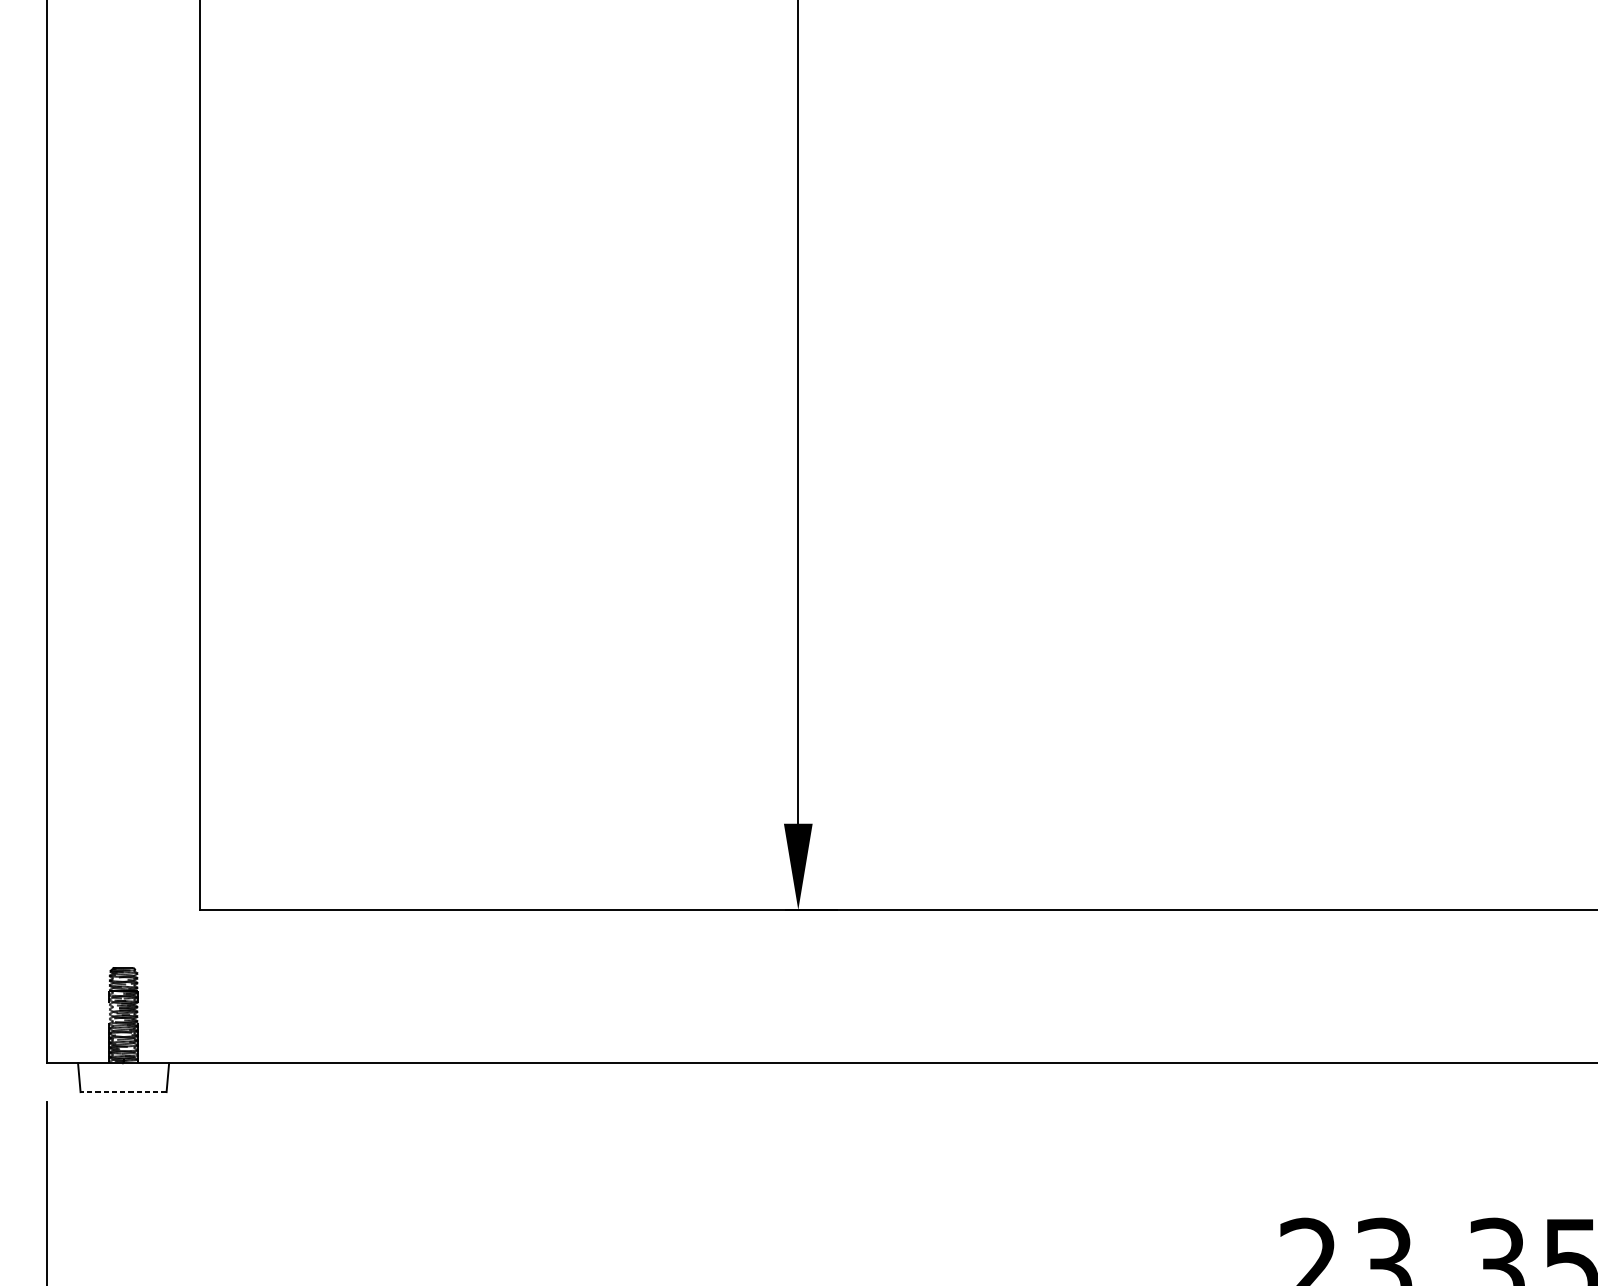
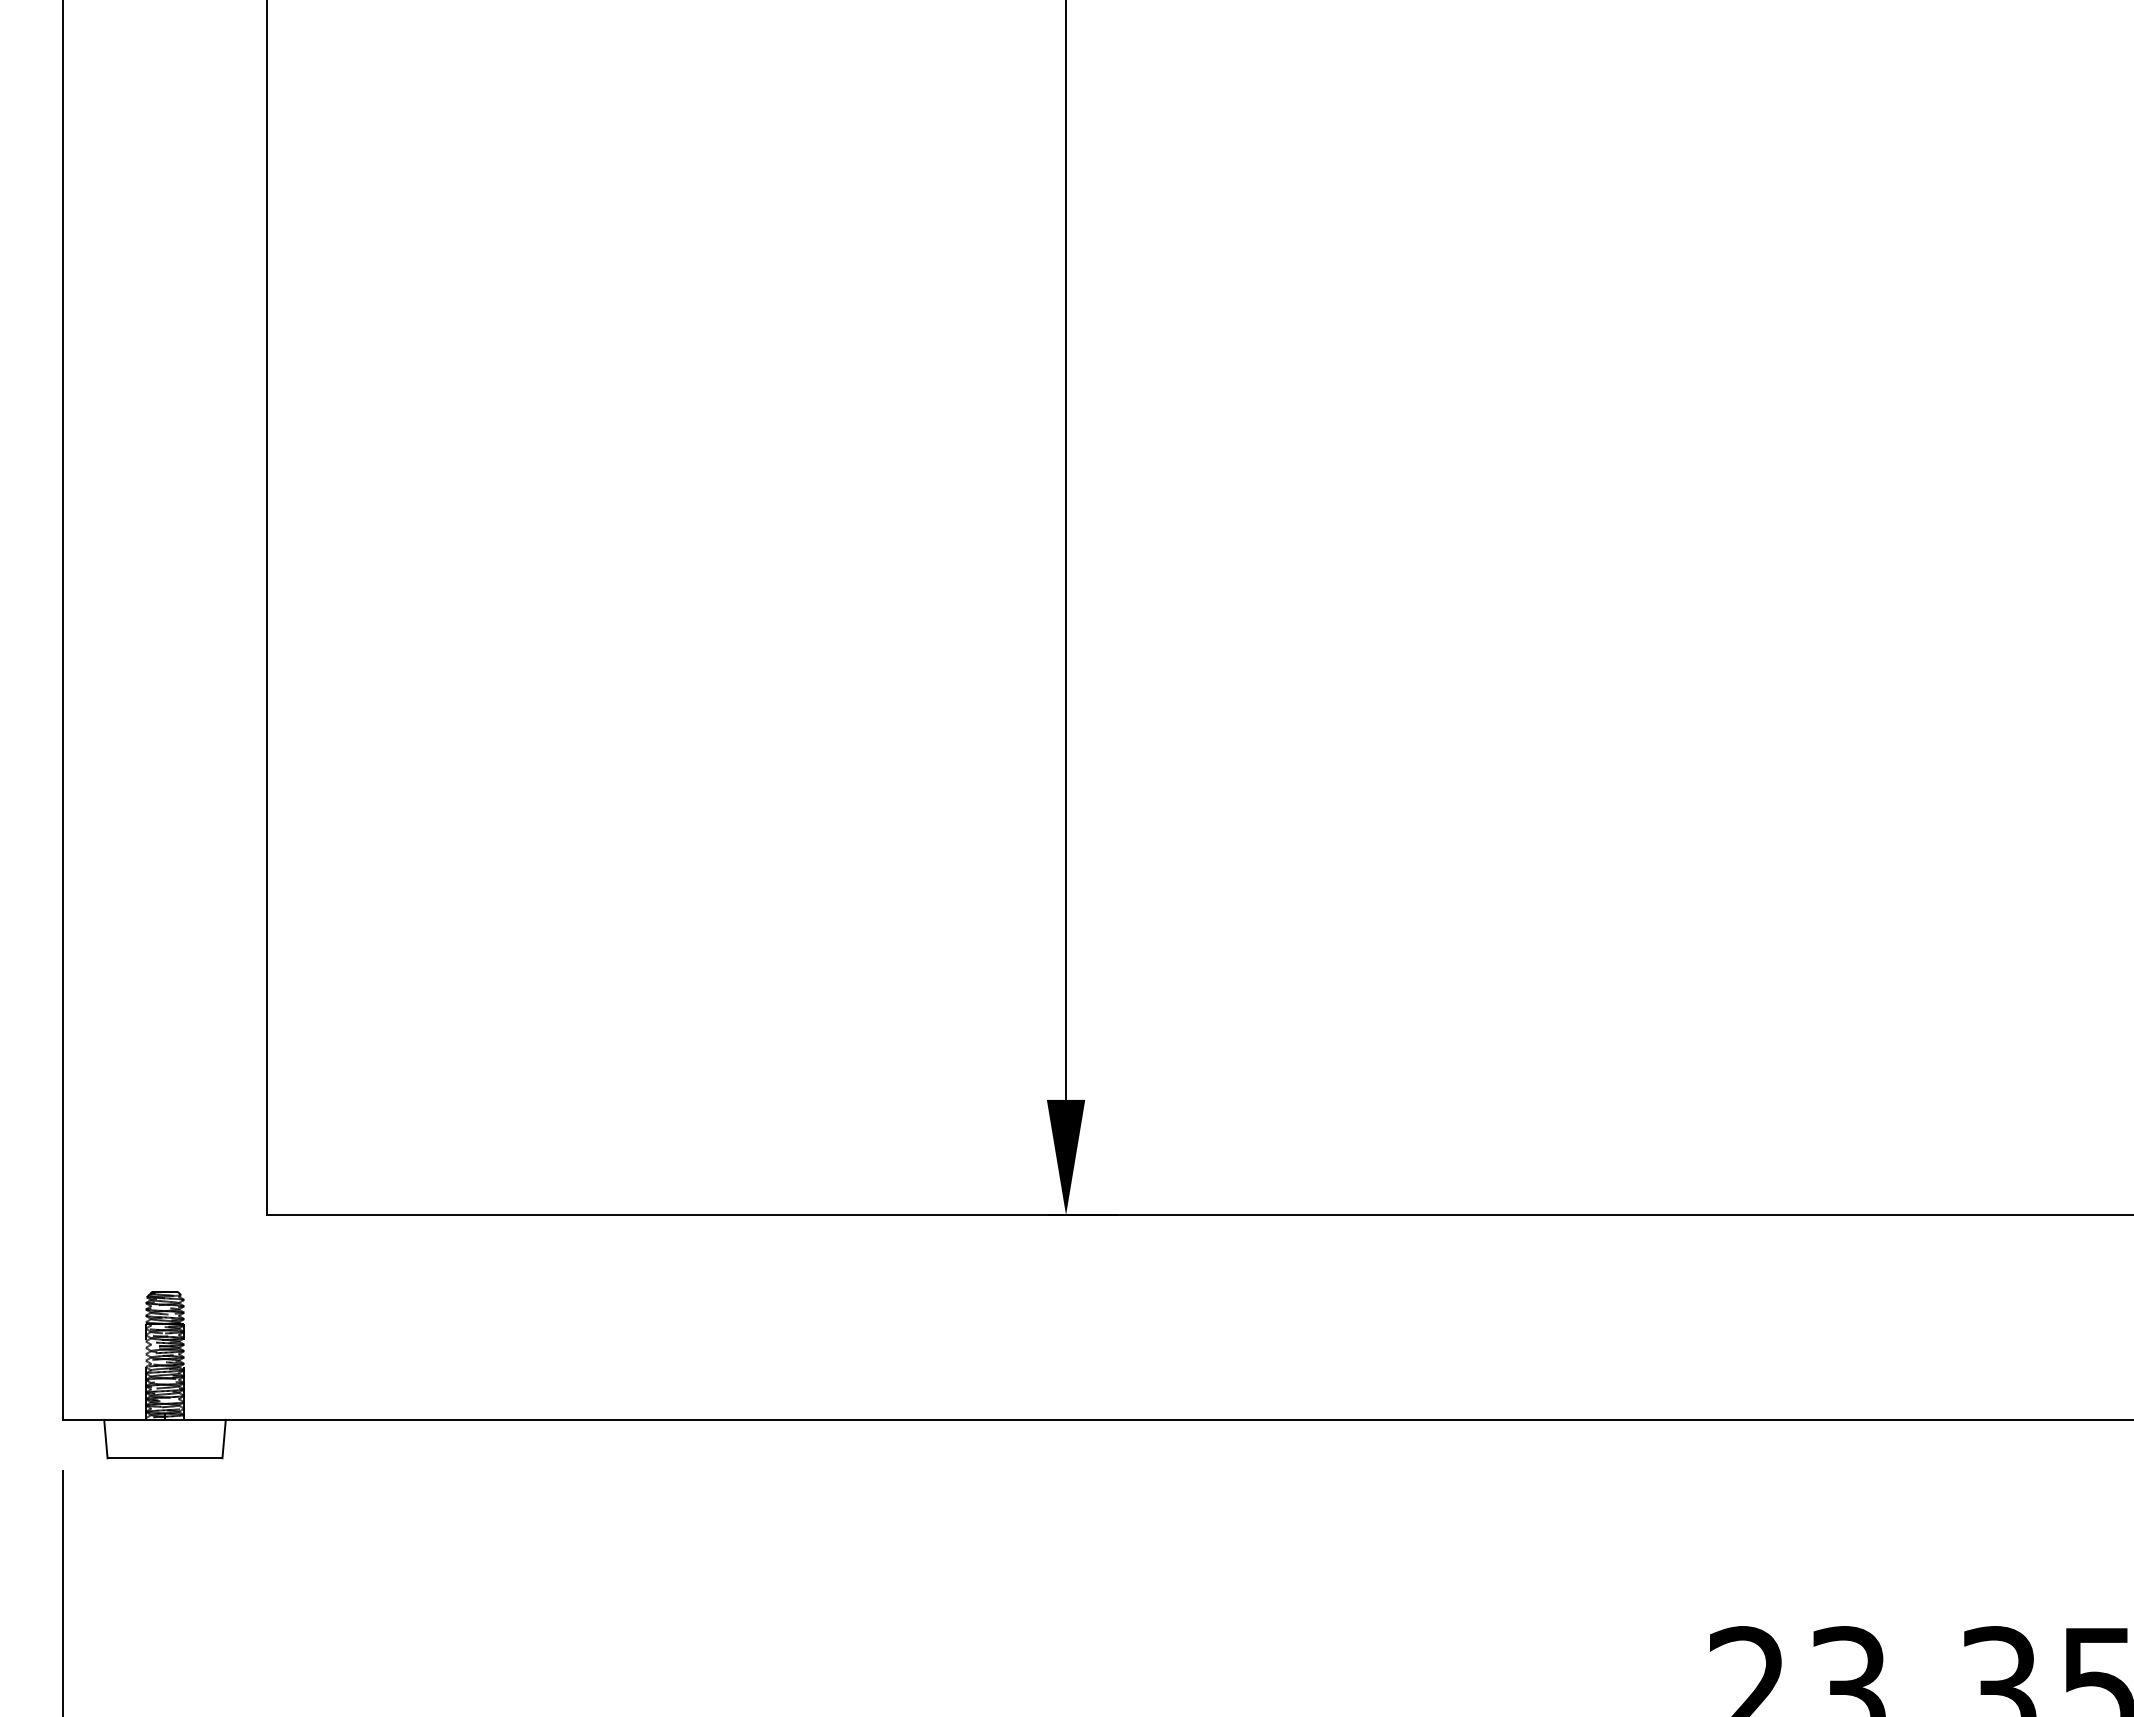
line: (123, 1092) -> (164, 1458), dashed -> solid

